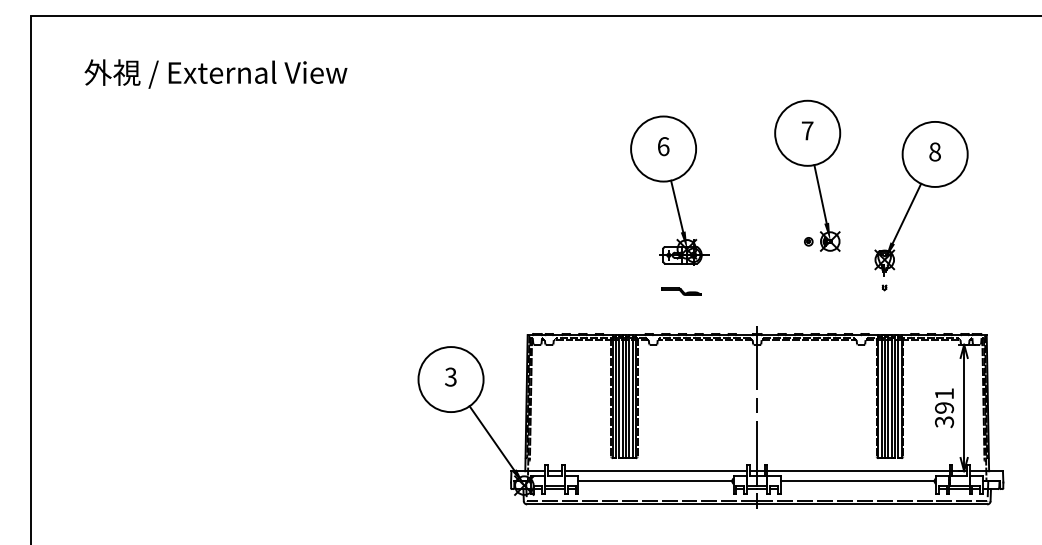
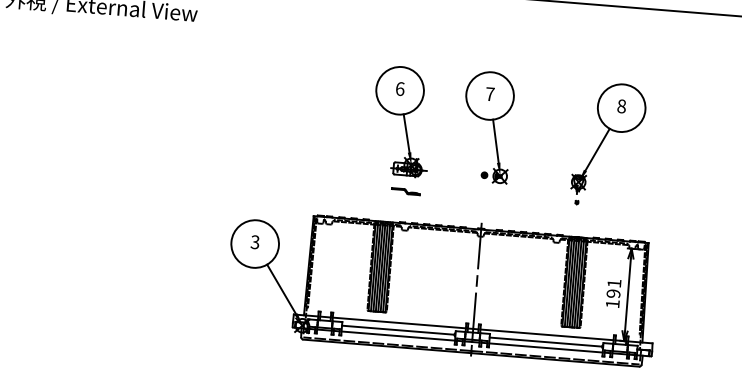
part: (815, 175) -> (493, 127), moved
part: (669, 190) -> (401, 121), moved
part: (681, 291) -> (405, 191), moved
text: (944, 422) -> (612, 304), 391 -> 191
line: (655, 489) -> (397, 336), added
line: (858, 489) -> (546, 348), added

